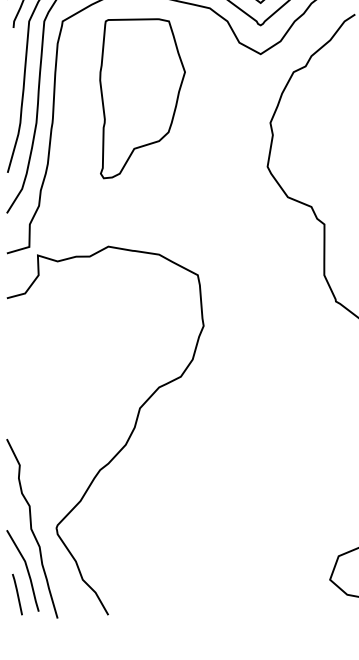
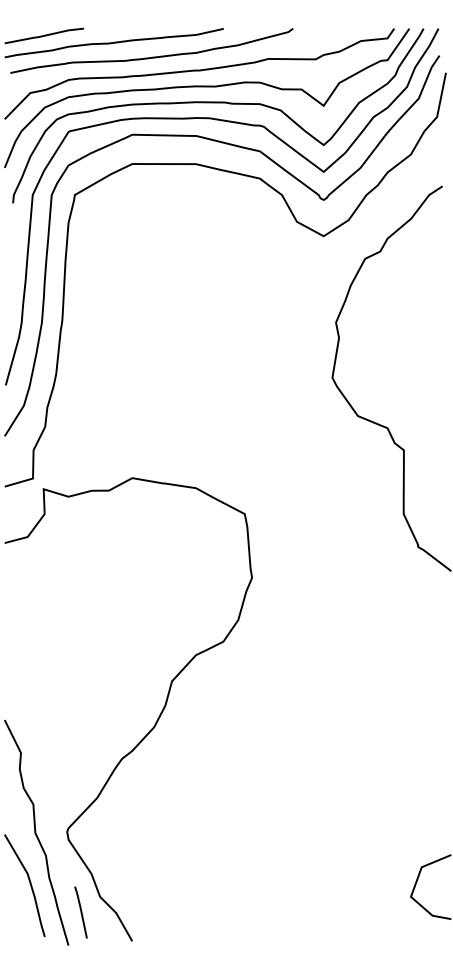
part: (142, 98) -> (175, 292), removed
line: (17, 594) -> (80, 912), moved

